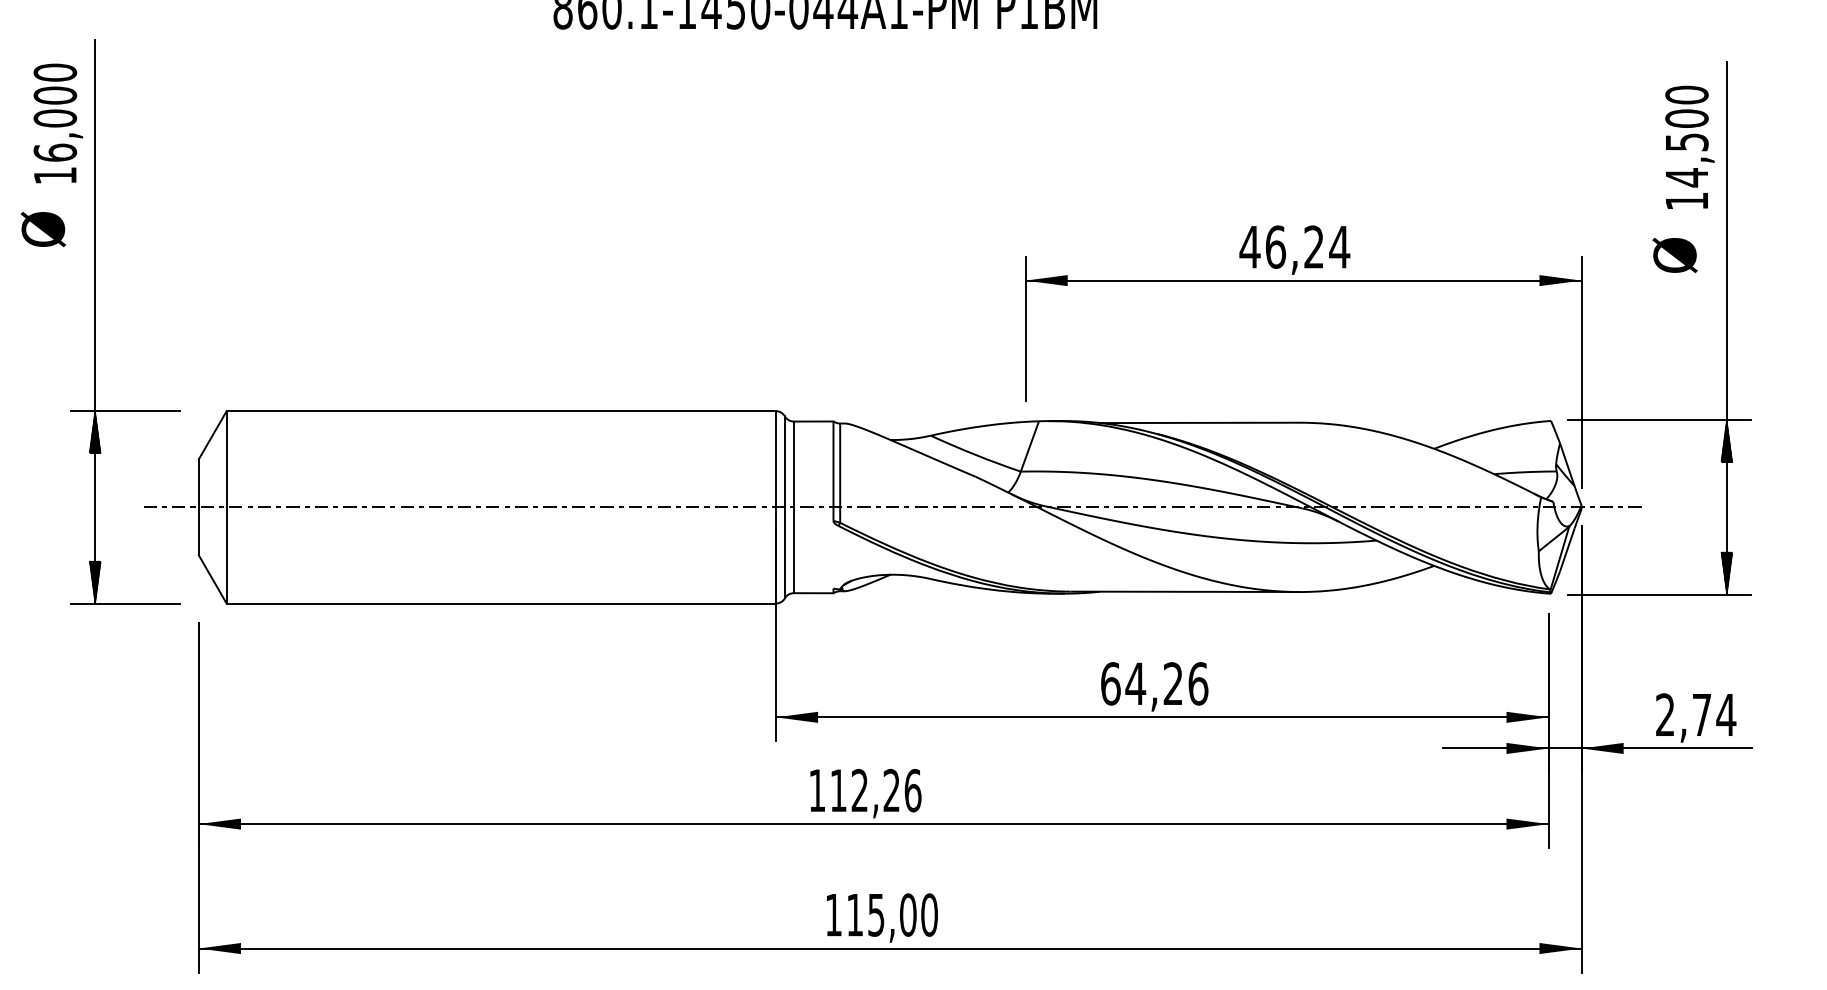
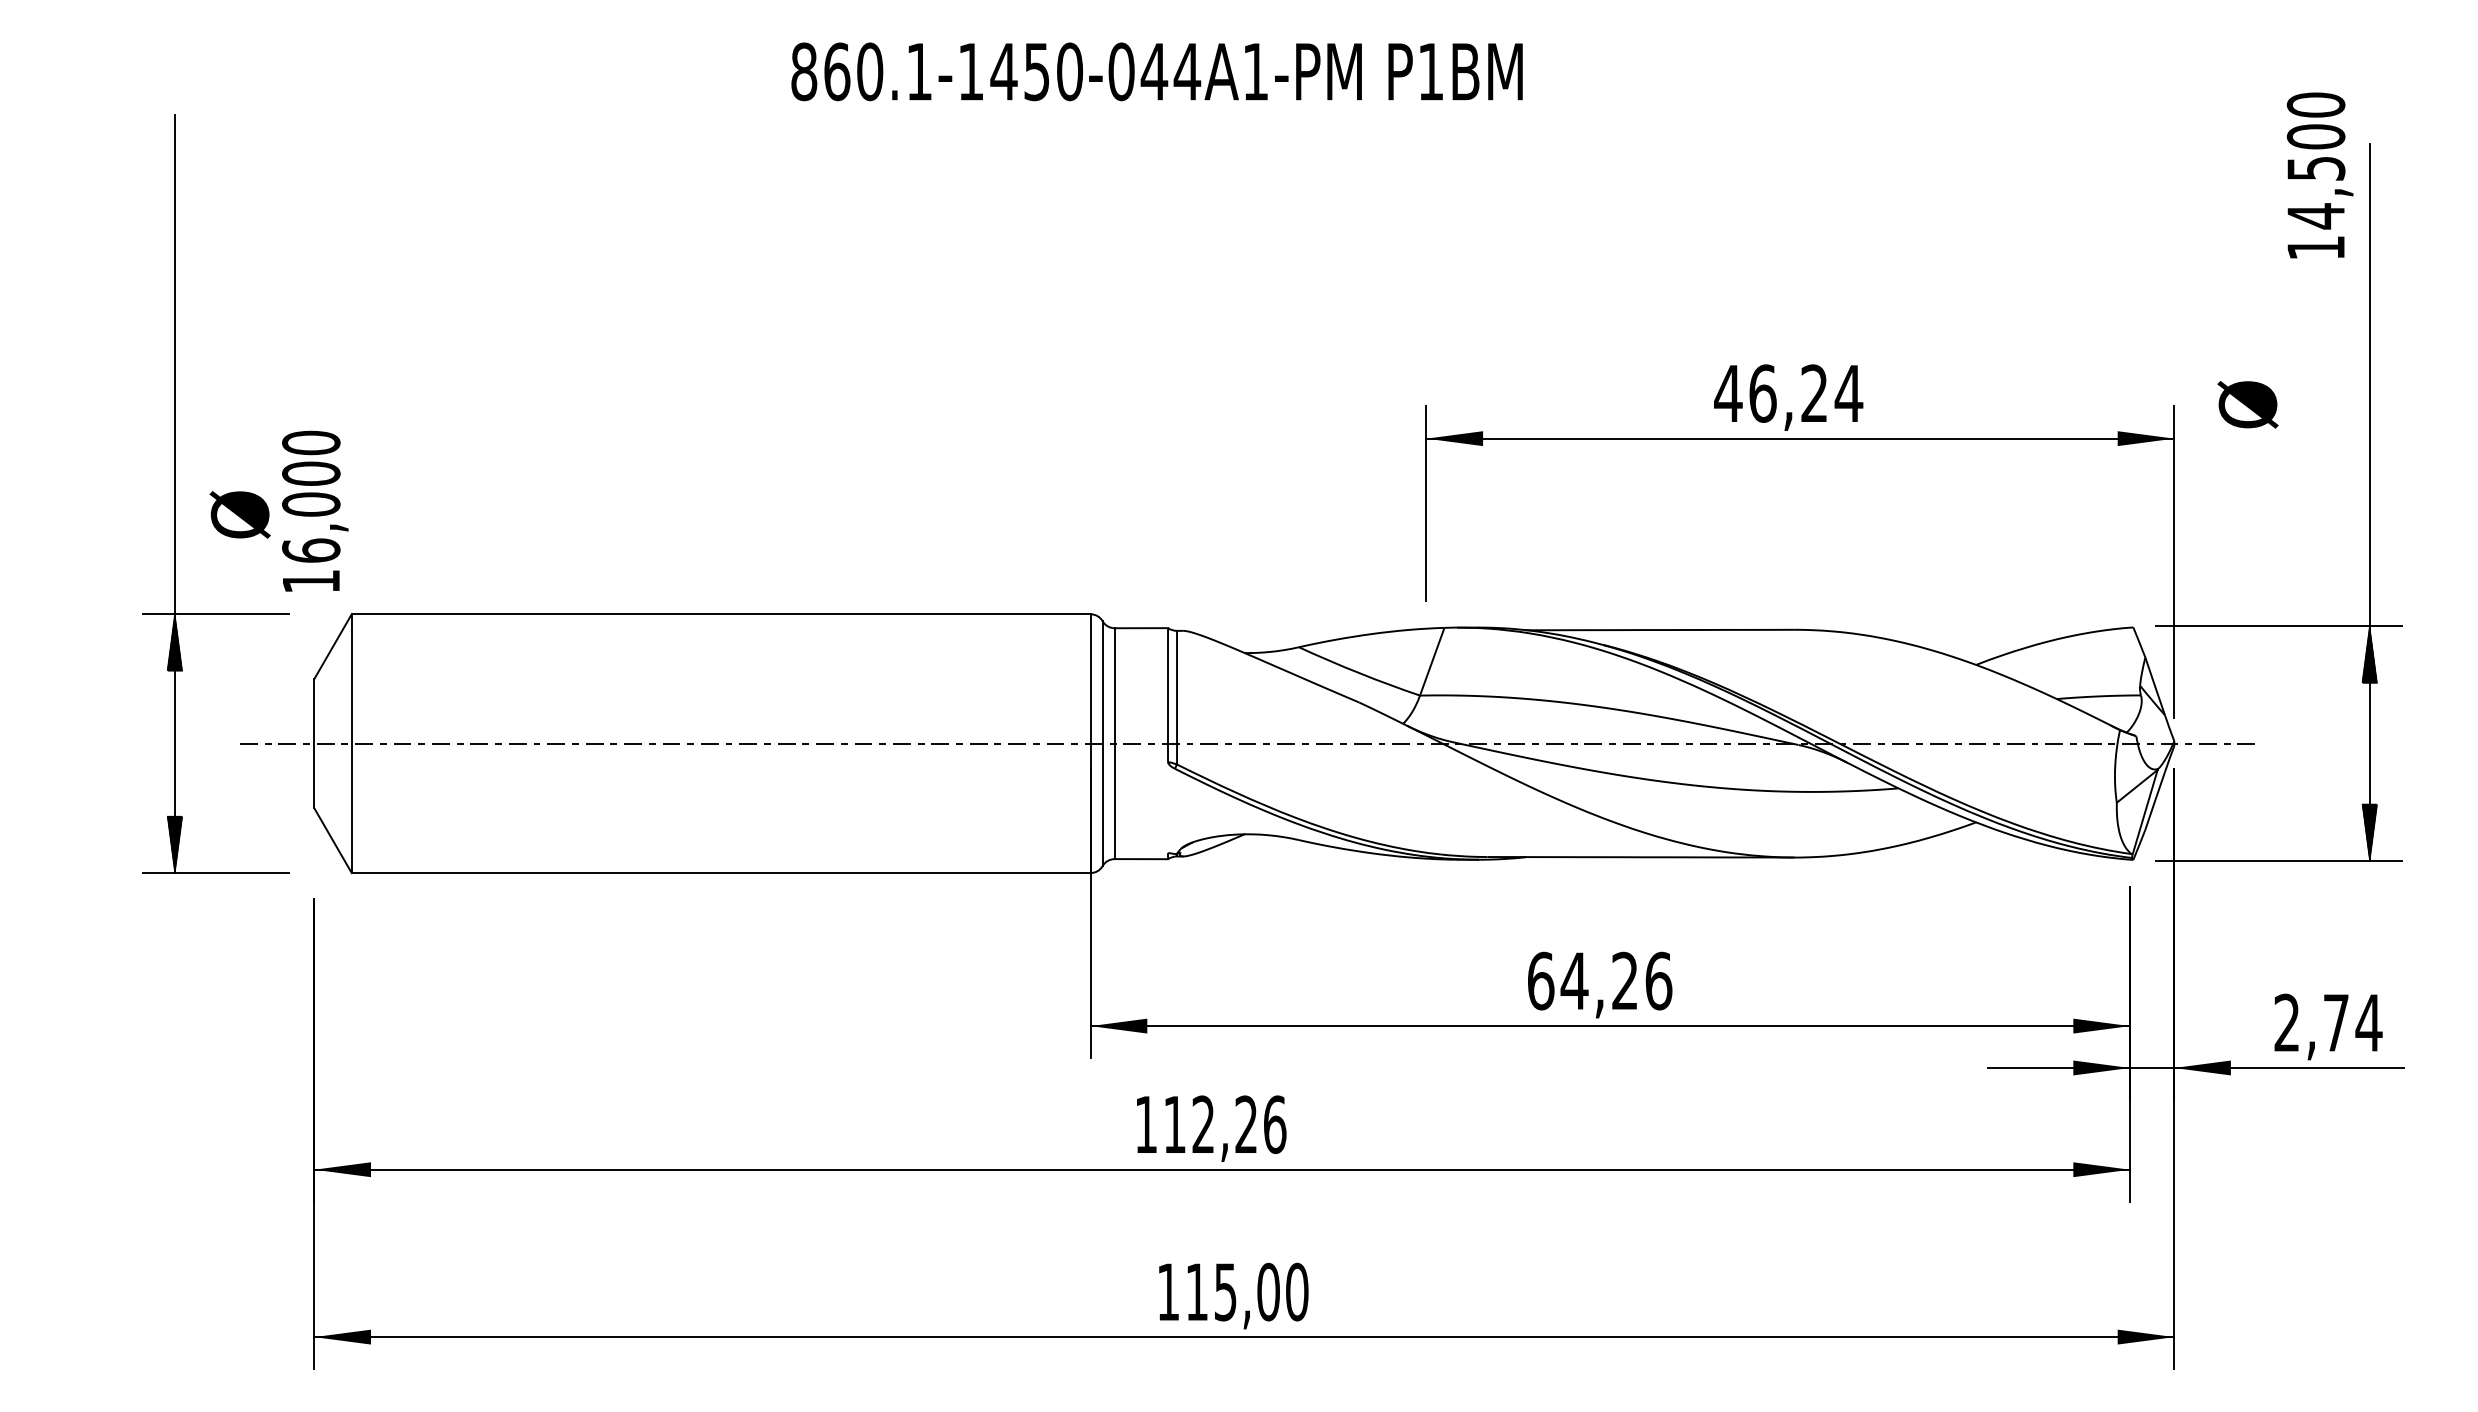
text: (58, 122) -> (315, 510), moved
text: (1689, 147) -> (2319, 175), moved
text: (42, 229) -> (239, 514), moved
text: (1674, 255) -> (2247, 404), moved

